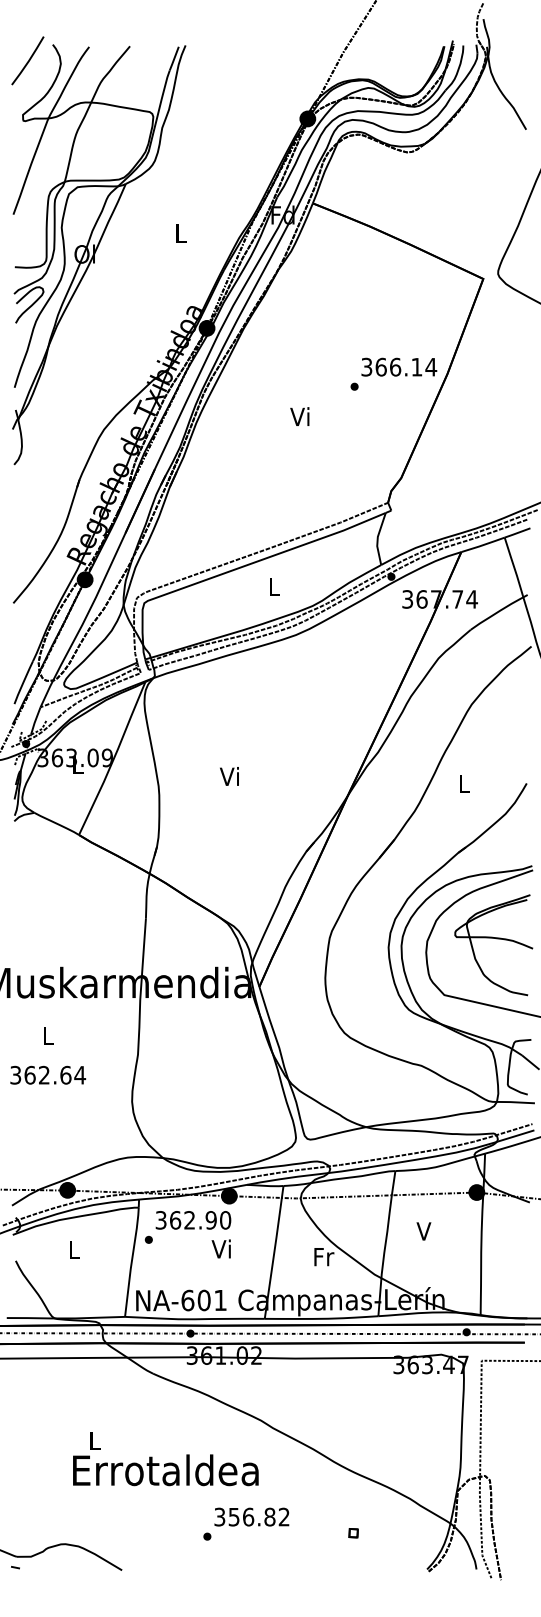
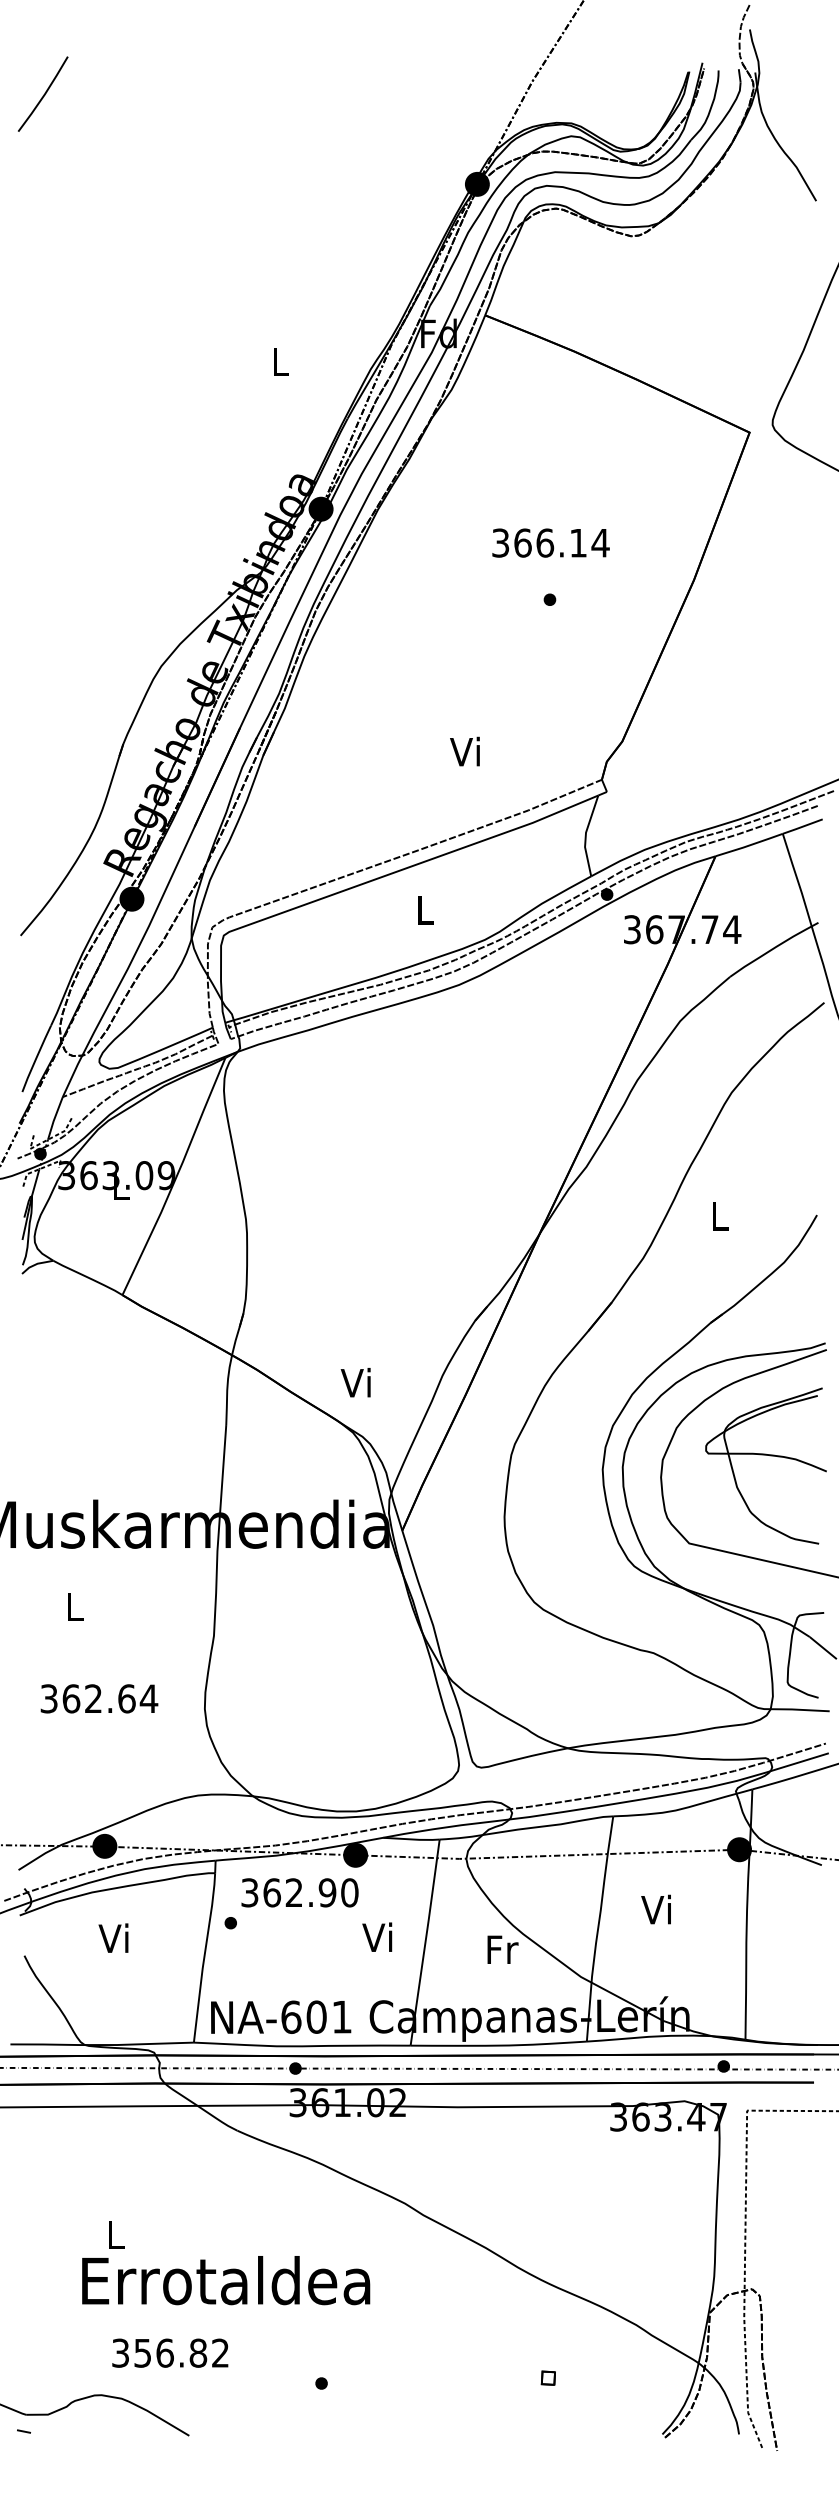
part: (99, 254) -> (154, 394), removed
text: (399, 366) -> (551, 541), moved
text: (299, 416) -> (464, 751), moved
text: (229, 776) -> (355, 1382), moved
text: (48, 1074) -> (99, 1697), moved
text: (422, 1230) -> (655, 1908), V -> Vi
text: (220, 1248) -> (376, 1936), moved
text: (72, 1249) -> (112, 1938), L -> Vi
text: (165, 1459) -> (225, 2263), moved
text: (251, 1516) -> (169, 2352), moved

